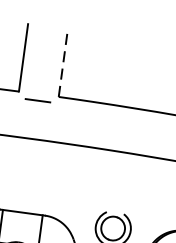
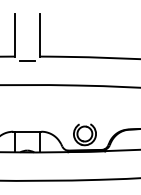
line: (62, 62) -> (39, 34), dashed -> solid

